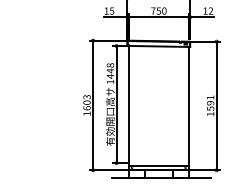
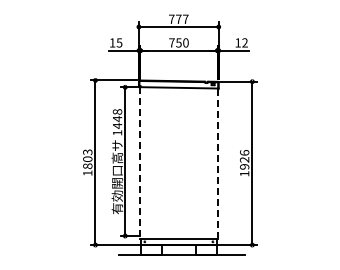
text: (210, 102) -> (244, 159), 1591 -> 1926
line: (128, 106) -> (140, 163), solid -> dashed
line: (189, 106) -> (217, 163), solid -> dashed
text: (86, 108) -> (87, 166), 1603 -> 1803

